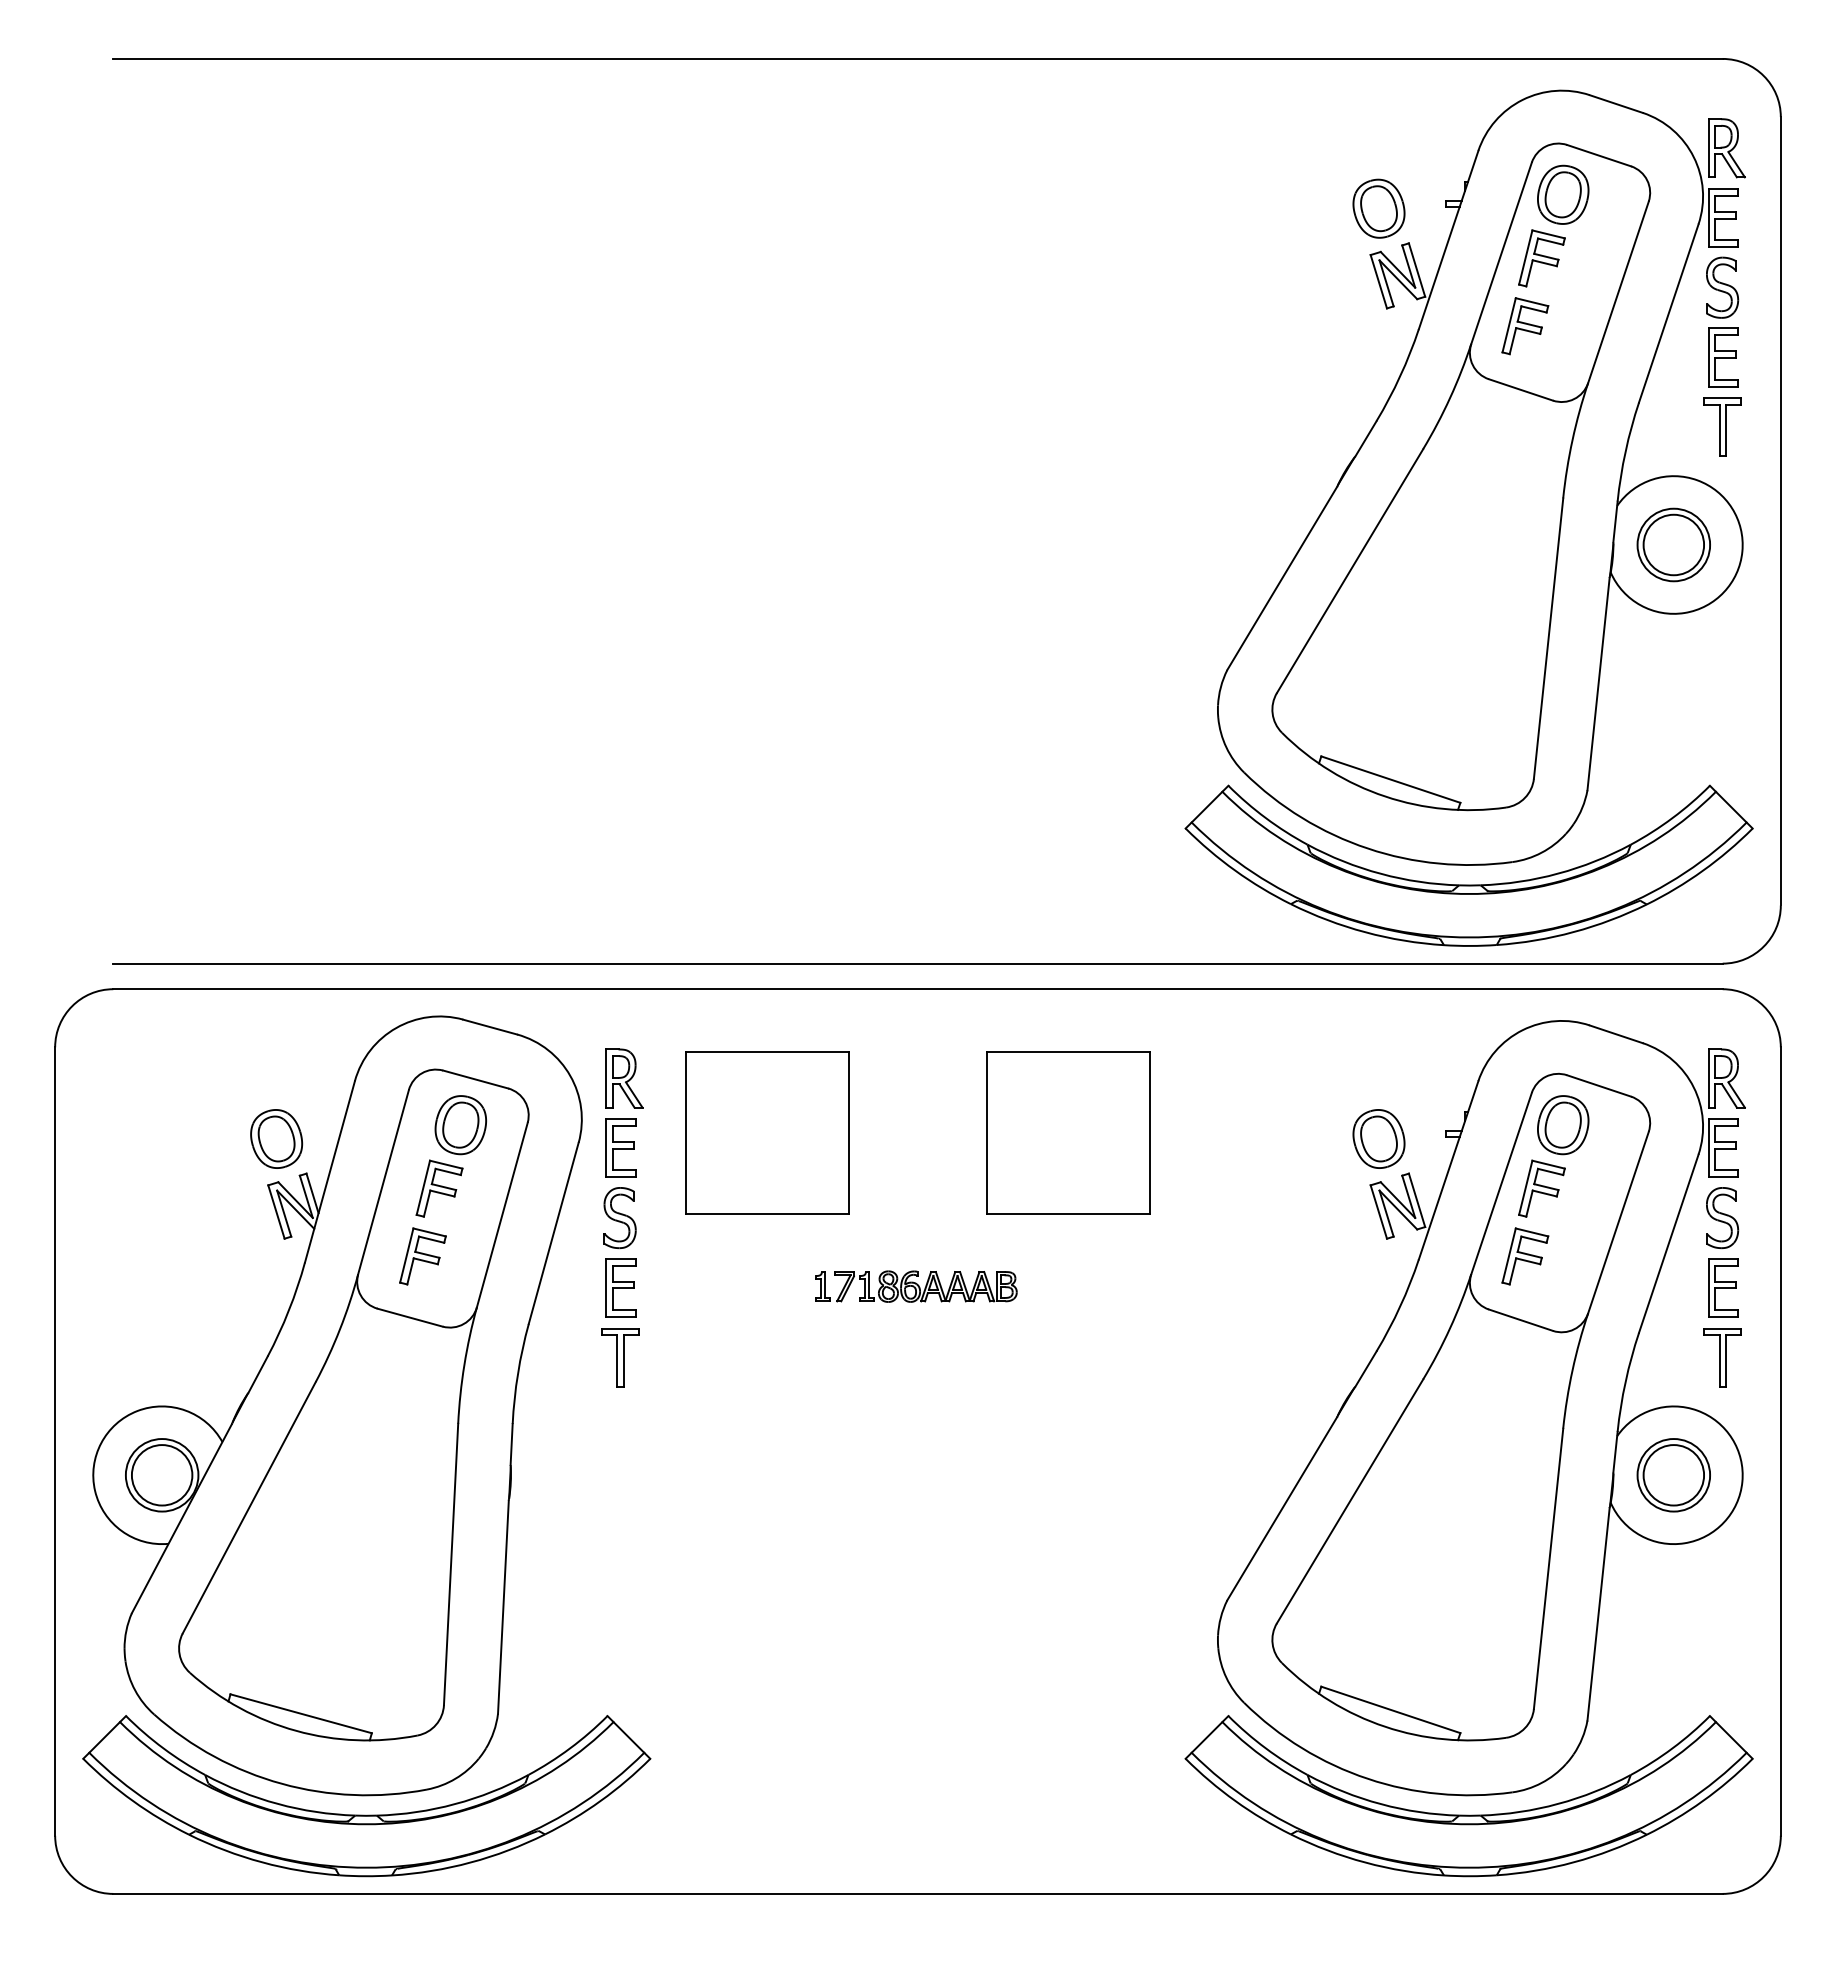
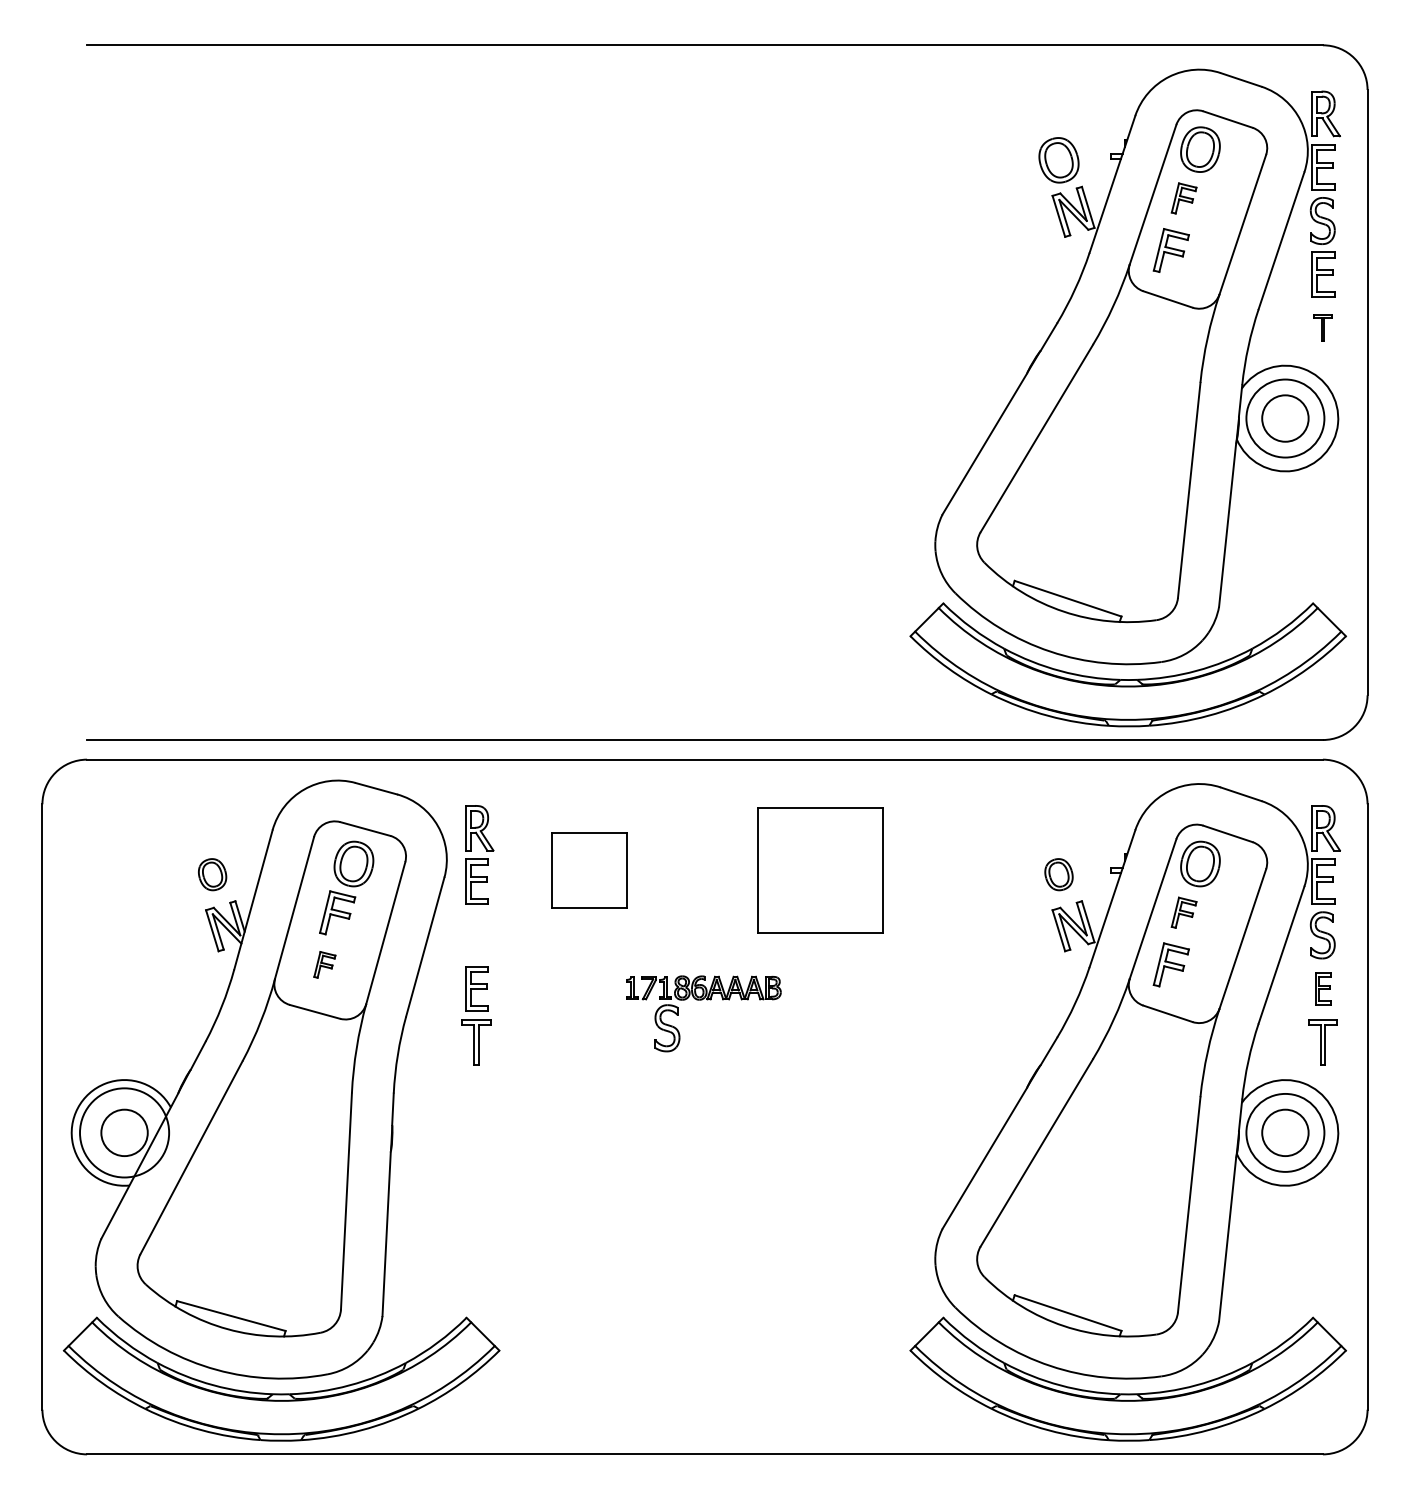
part: (1541, 258) -> (1183, 198), size x0.7
part: (1722, 426) -> (1322, 327), size x0.6
circle: (1673, 544) -> (1285, 418), size x1.4
part: (767, 1132) -> (589, 869), size x0.6
part: (276, 1138) -> (212, 874), size x0.7
part: (1378, 1138) -> (1058, 874), size x0.7
part: (1541, 1188) -> (1183, 912), size x0.7
part: (619, 1218) -> (666, 1028), moved
part: (422, 1256) -> (324, 964), size x0.6
part: (1723, 1287) -> (1323, 988), size x0.7
circle: (161, 1475) -> (124, 1133), size x1.6
circle: (1673, 1475) -> (1285, 1133), size x1.4

